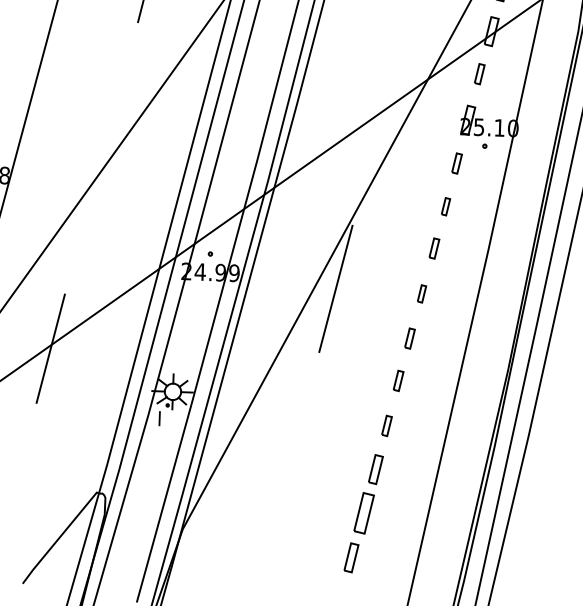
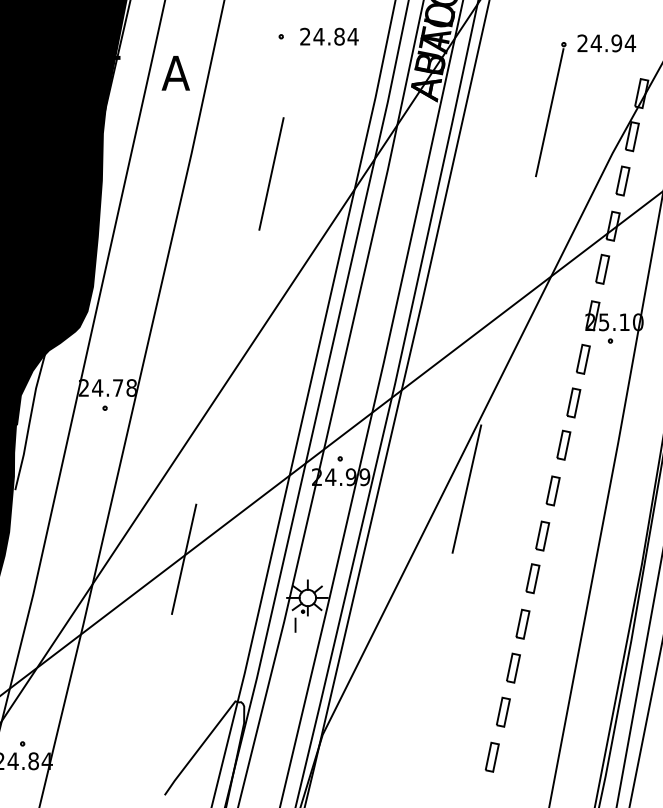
part: (479, 73) -> (602, 268), size x1.43
part: (457, 163) -> (583, 359), size x1.43
part: (445, 206) -> (573, 402), size x1.67
part: (434, 247) -> (563, 444), size x1.43
part: (421, 293) -> (552, 490), size x1.67
part: (409, 338) -> (542, 535), size x1.43
part: (398, 380) -> (532, 578), size x1.43
part: (386, 425) -> (522, 623), size x1.43
part: (364, 512) -> (503, 711), size x0.71

